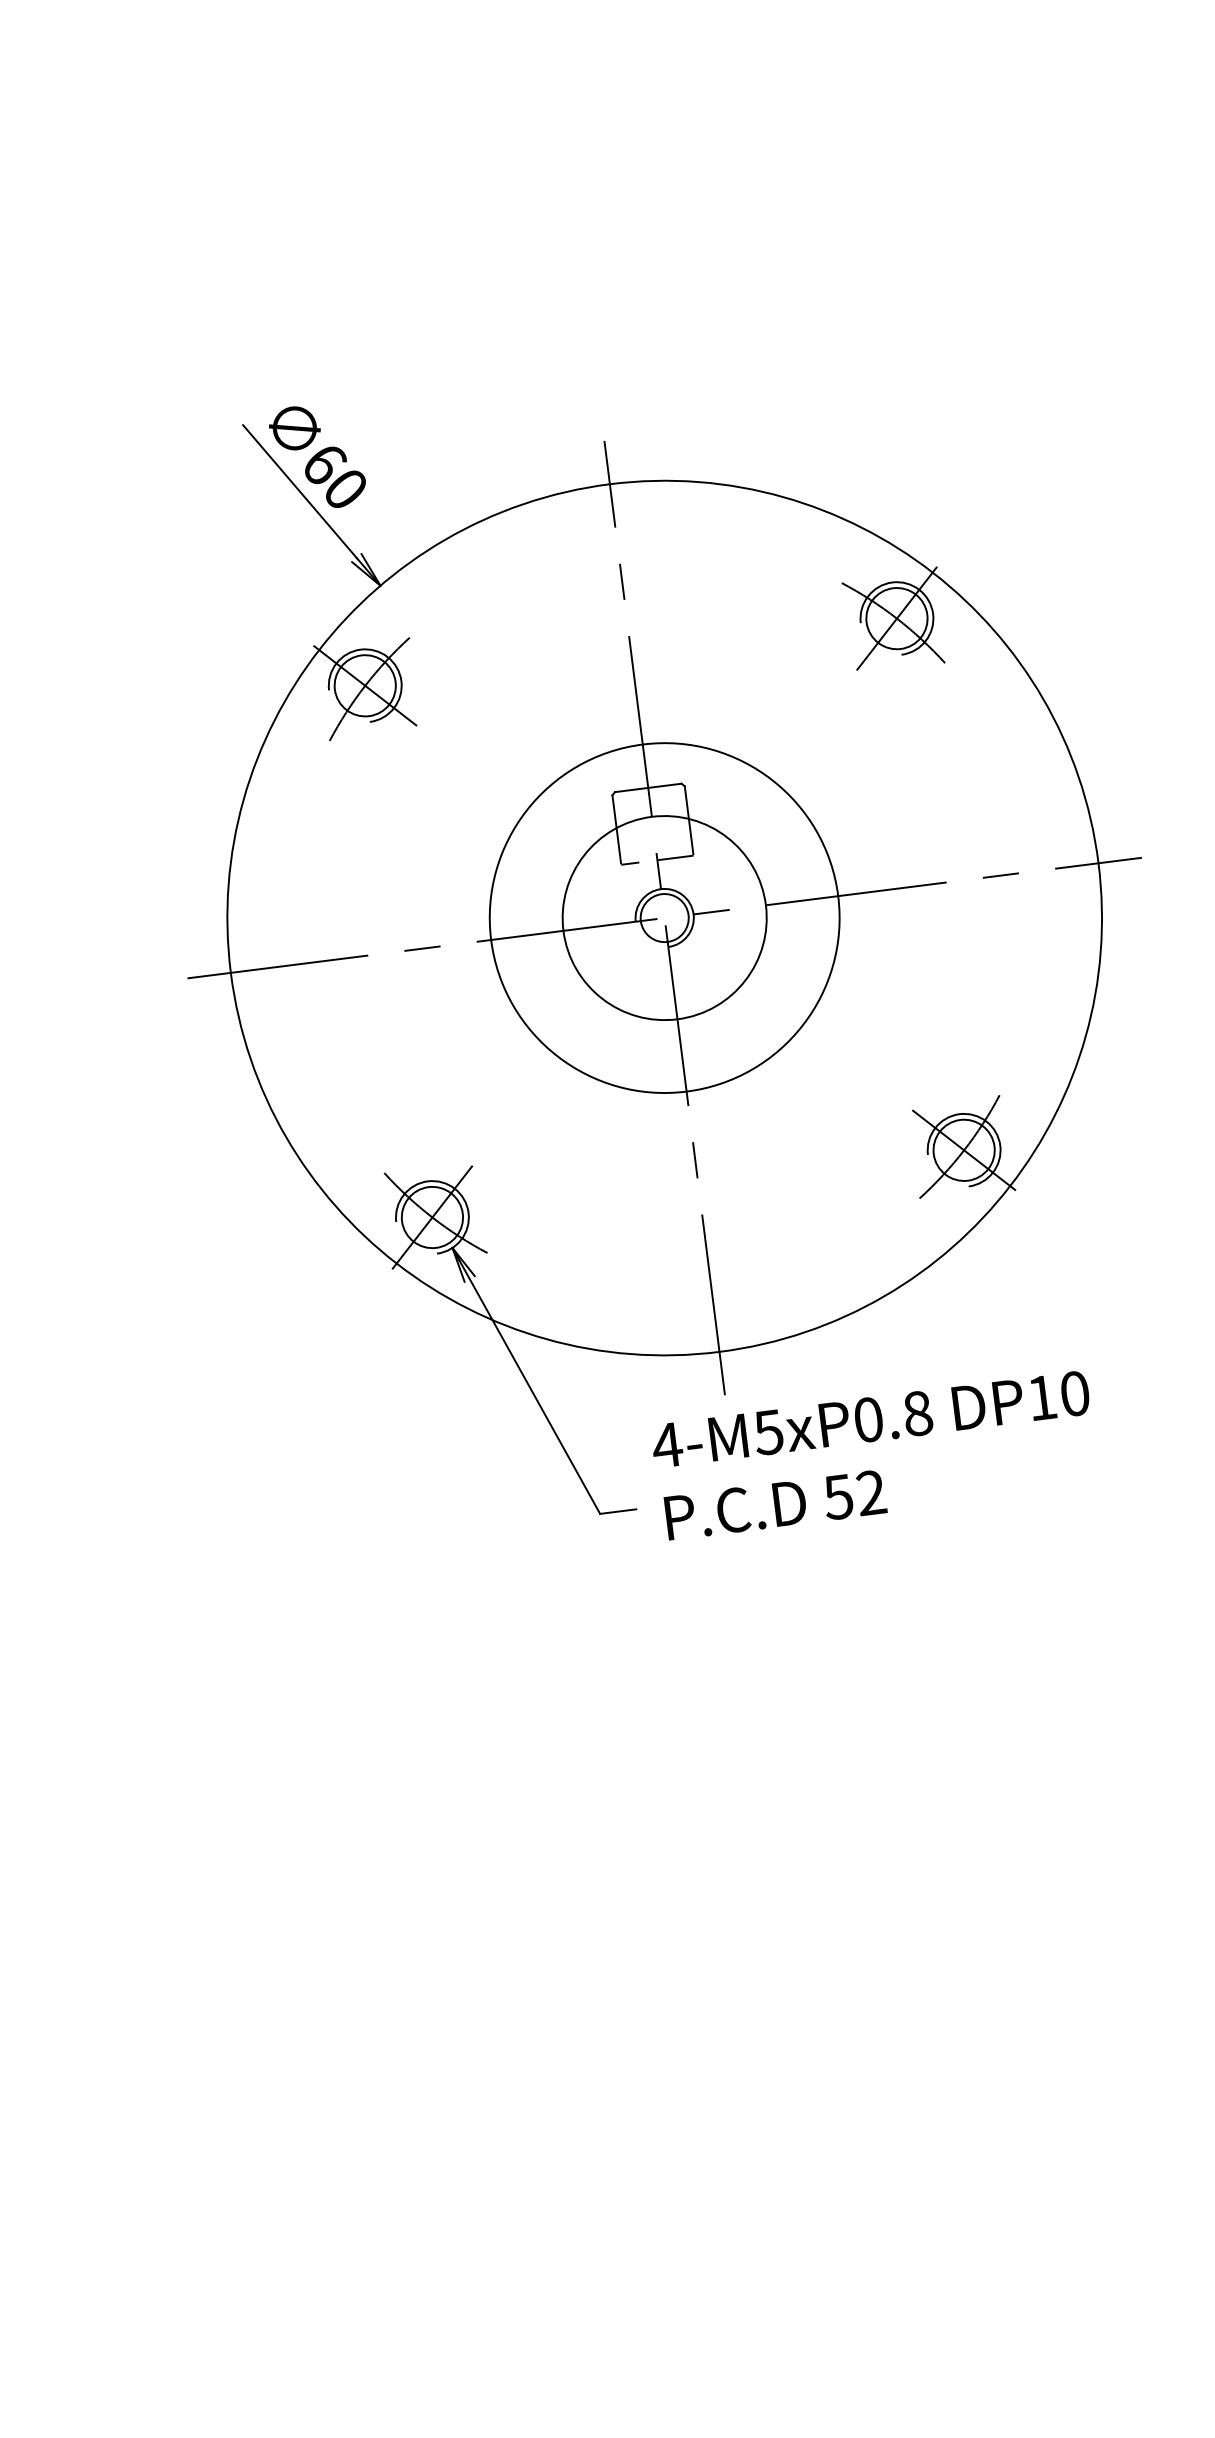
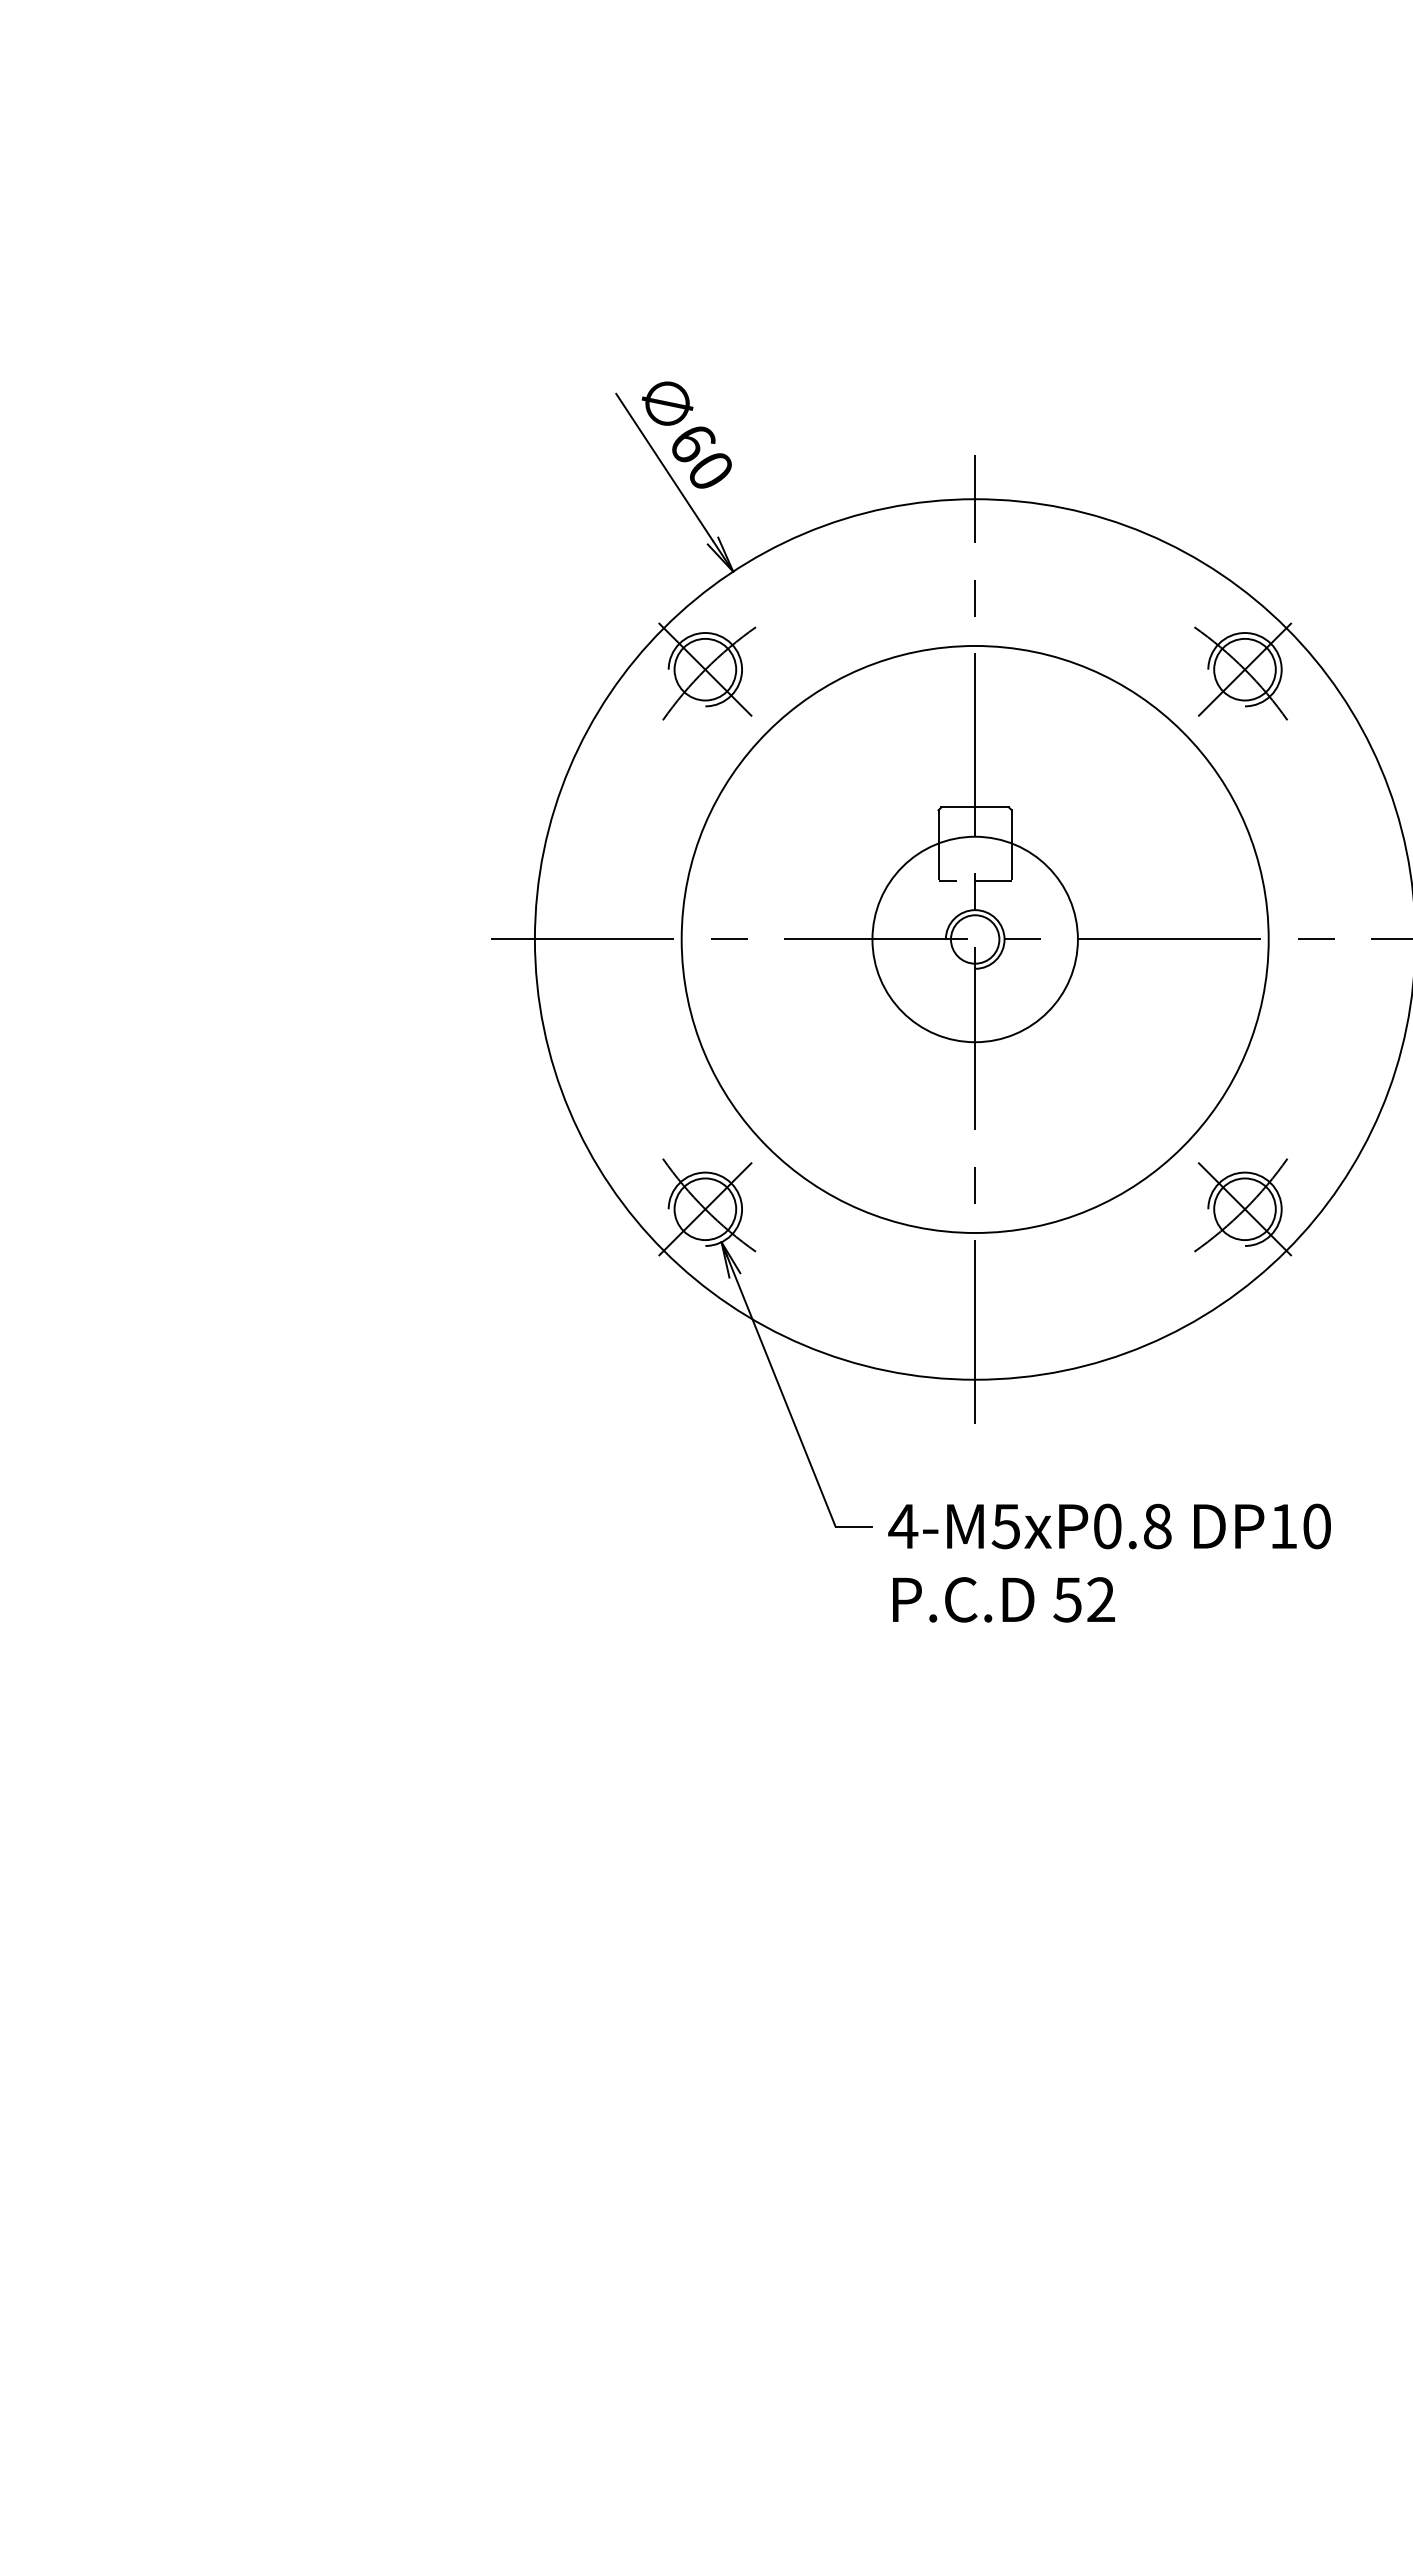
circle: (664, 918) -> (974, 939), size x1.67
text: (875, 1455) -> (1109, 1562), moved

